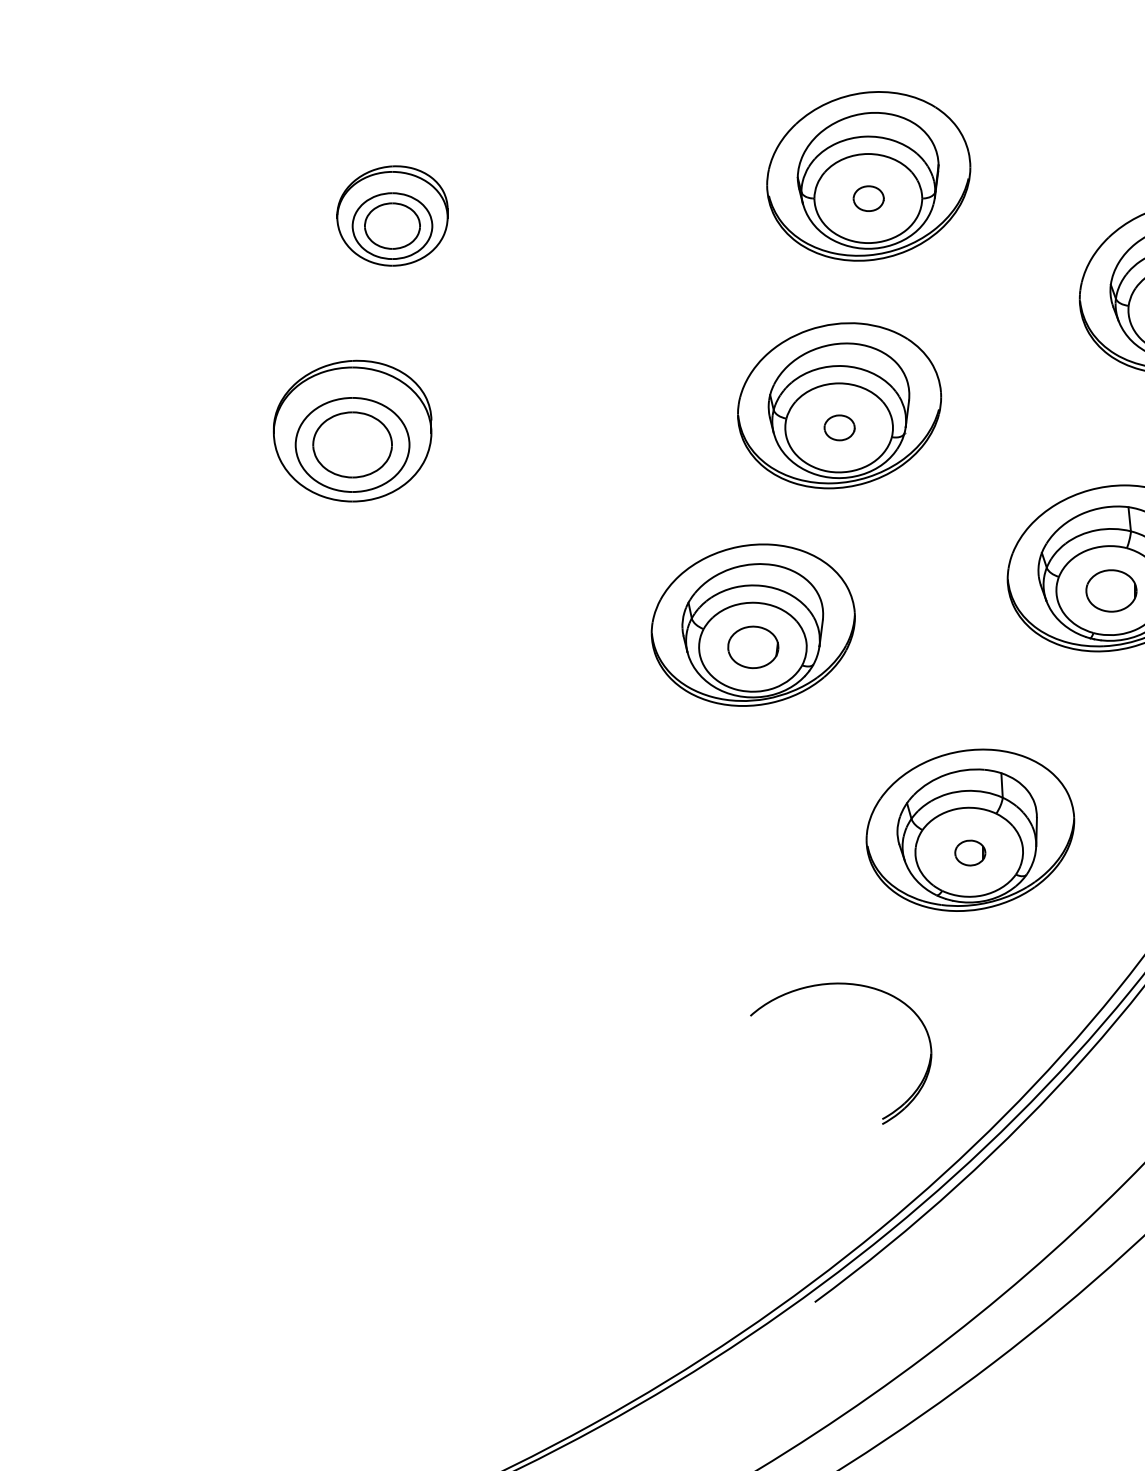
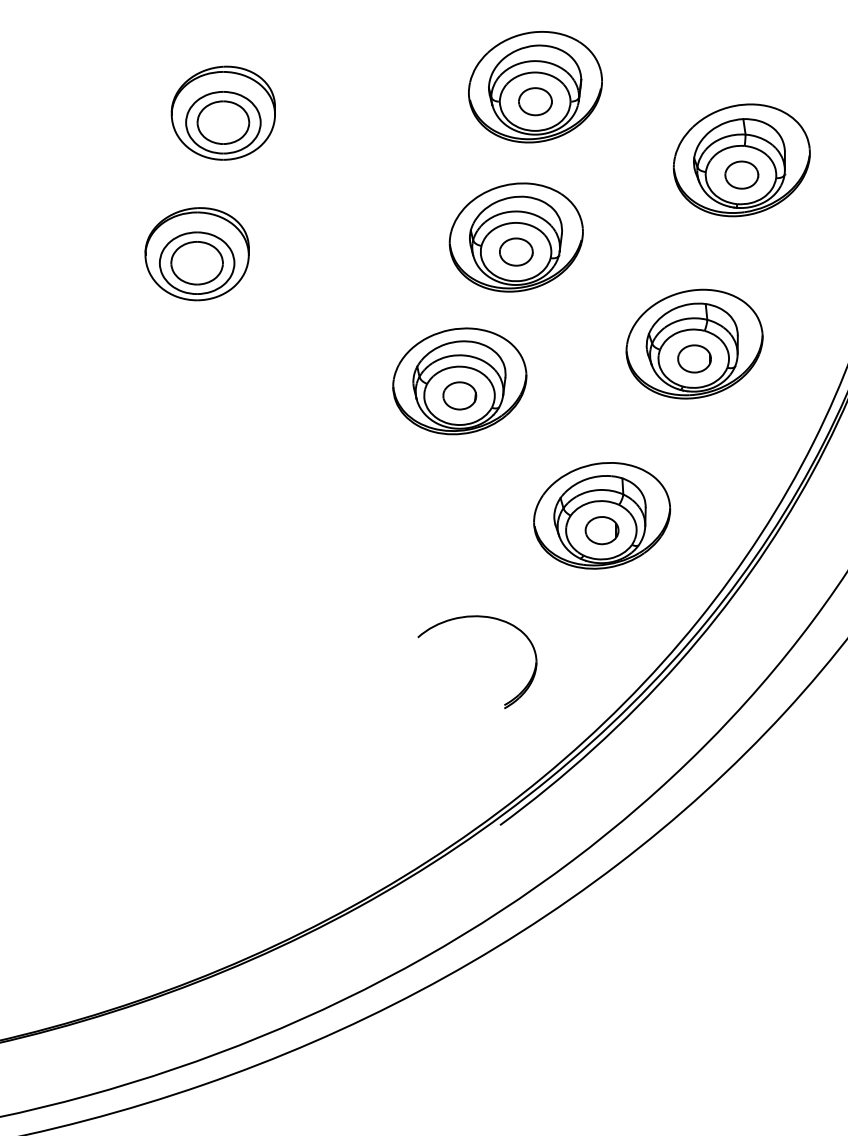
part: (868, 198) -> (535, 101), size x1.67
part: (391, 214) -> (222, 112), size x1.43
part: (839, 427) -> (516, 251), size x1.67
part: (969, 852) -> (601, 530), size x1.67
part: (841, 985) -> (477, 617), moved

